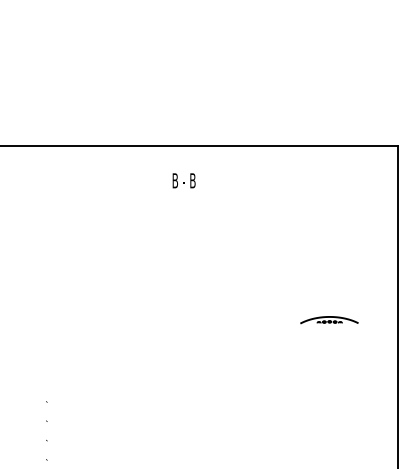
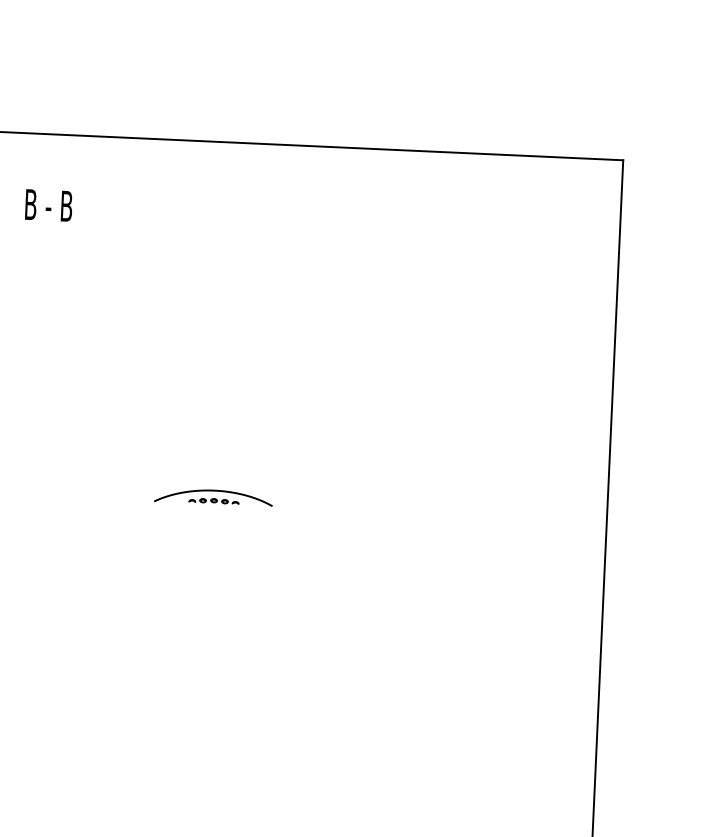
text: (183, 180) -> (47, 204), moved
part: (329, 320) -> (213, 497), moved

